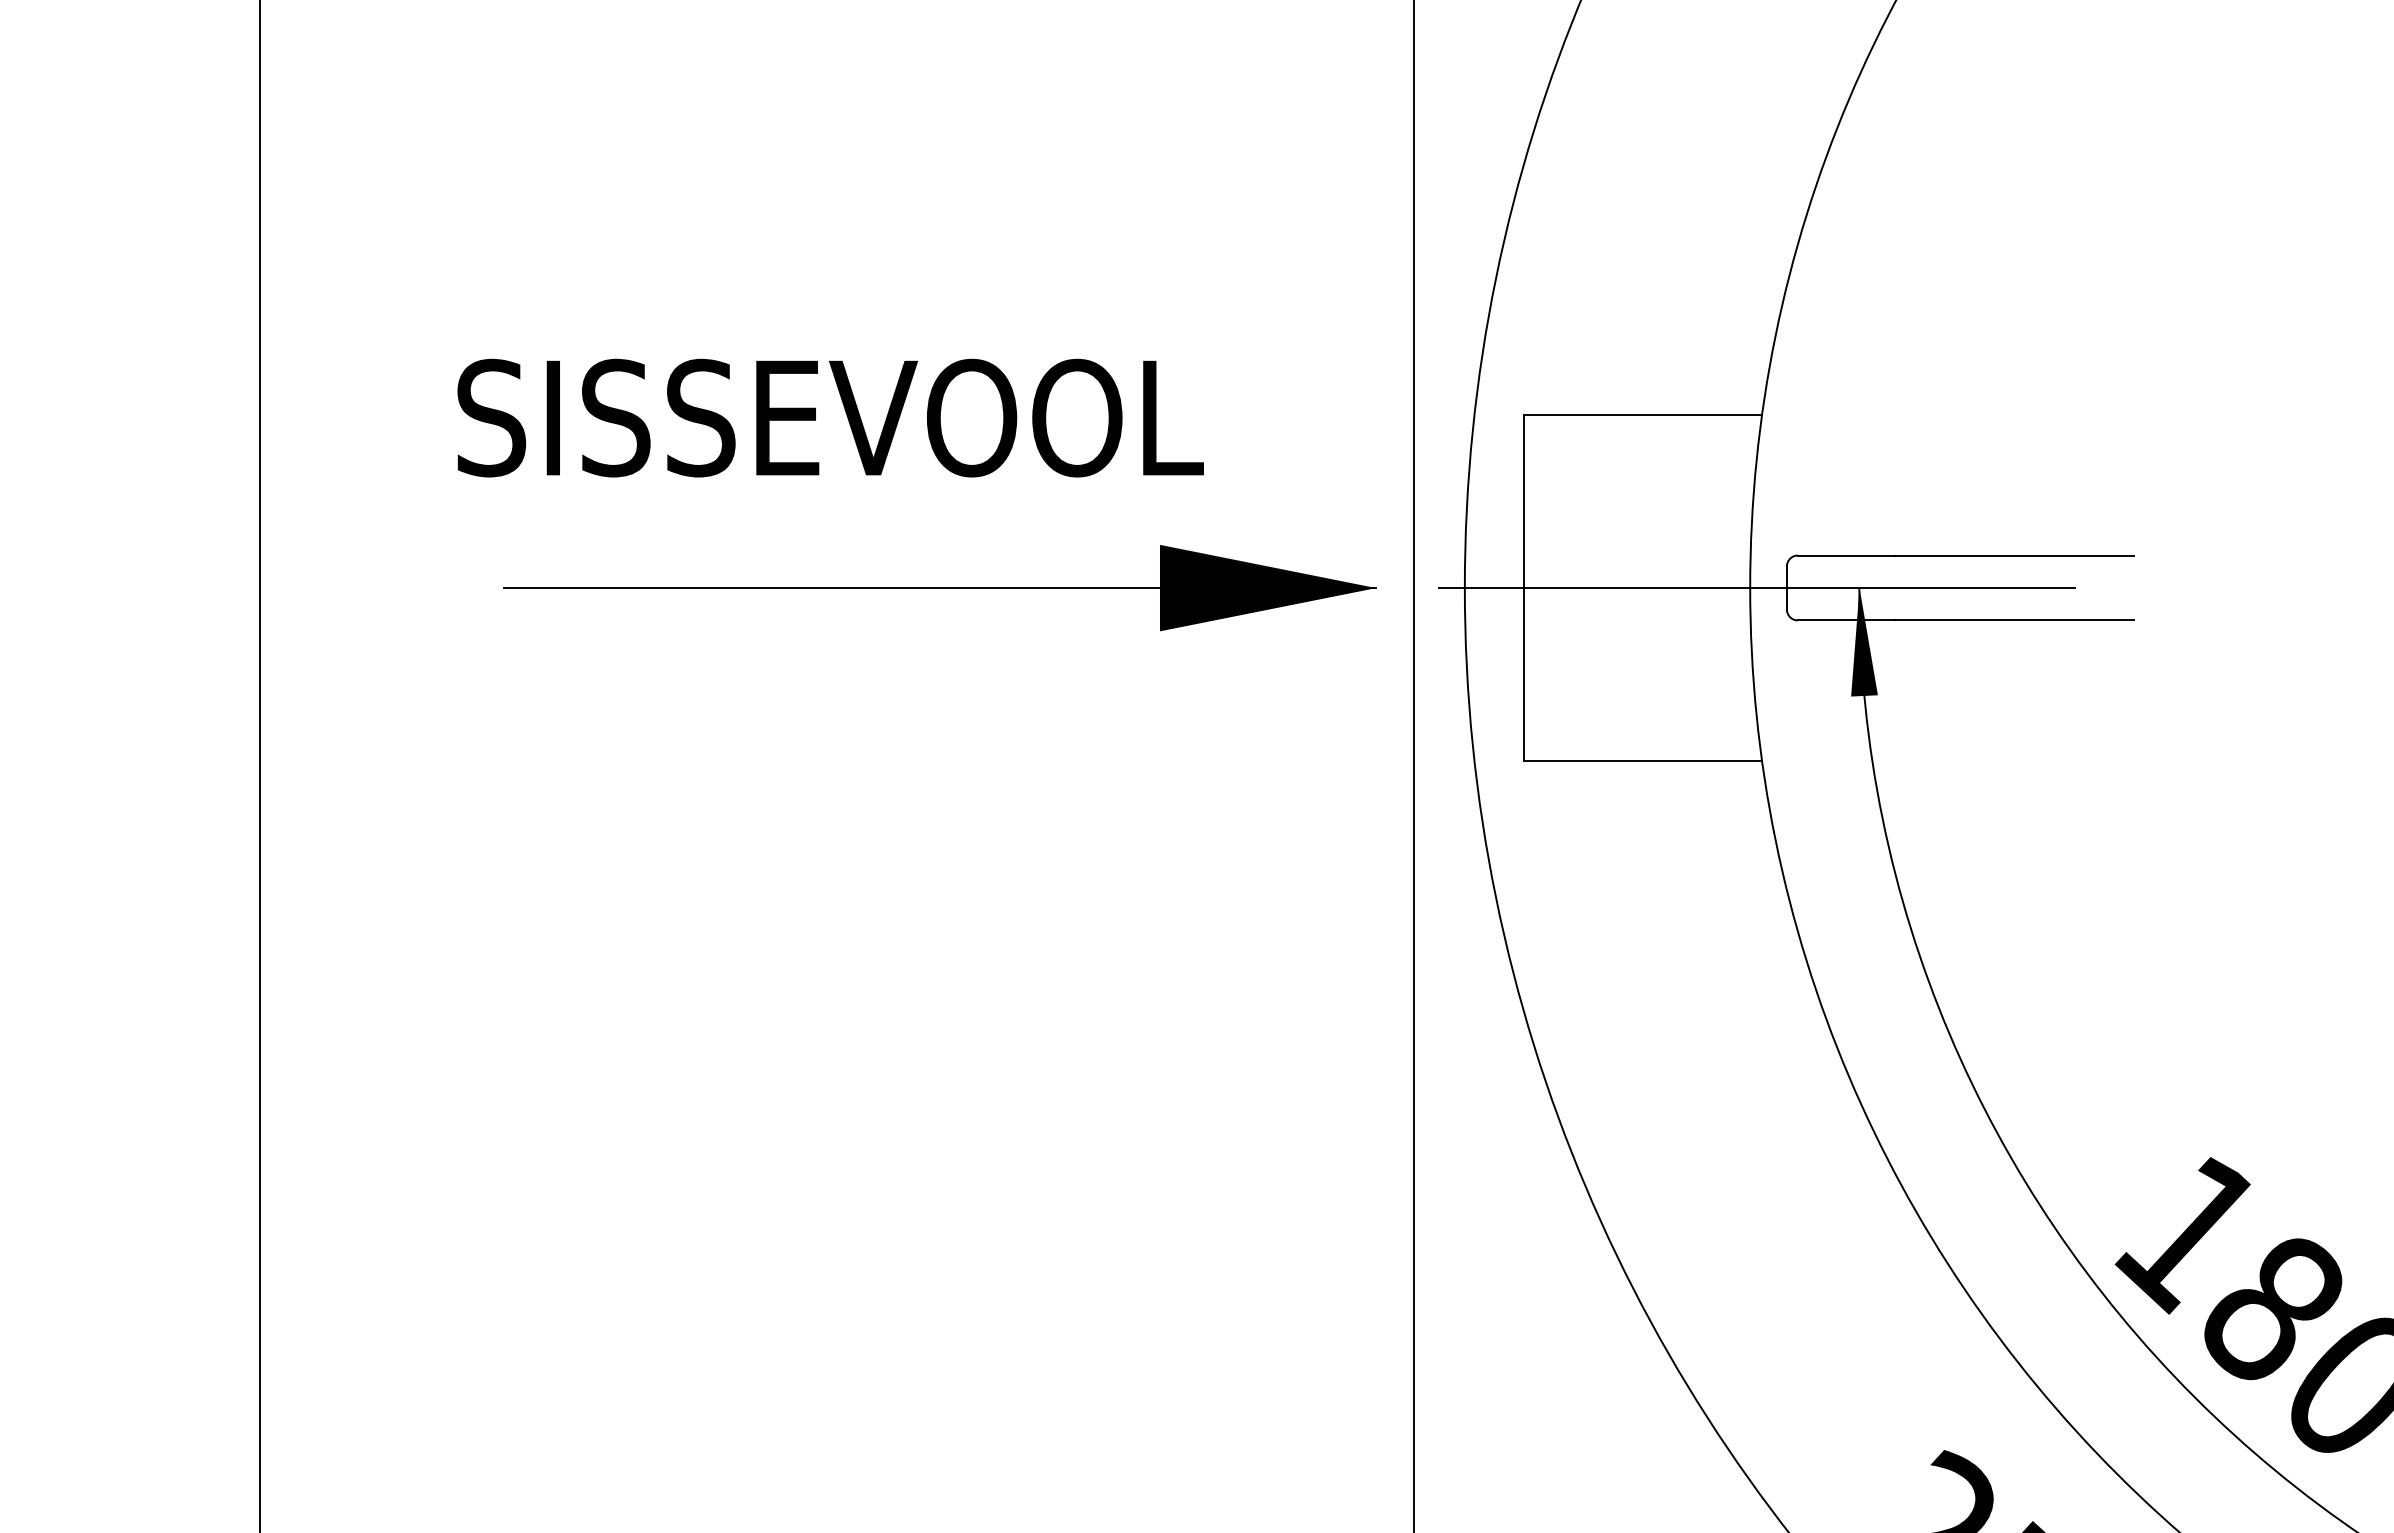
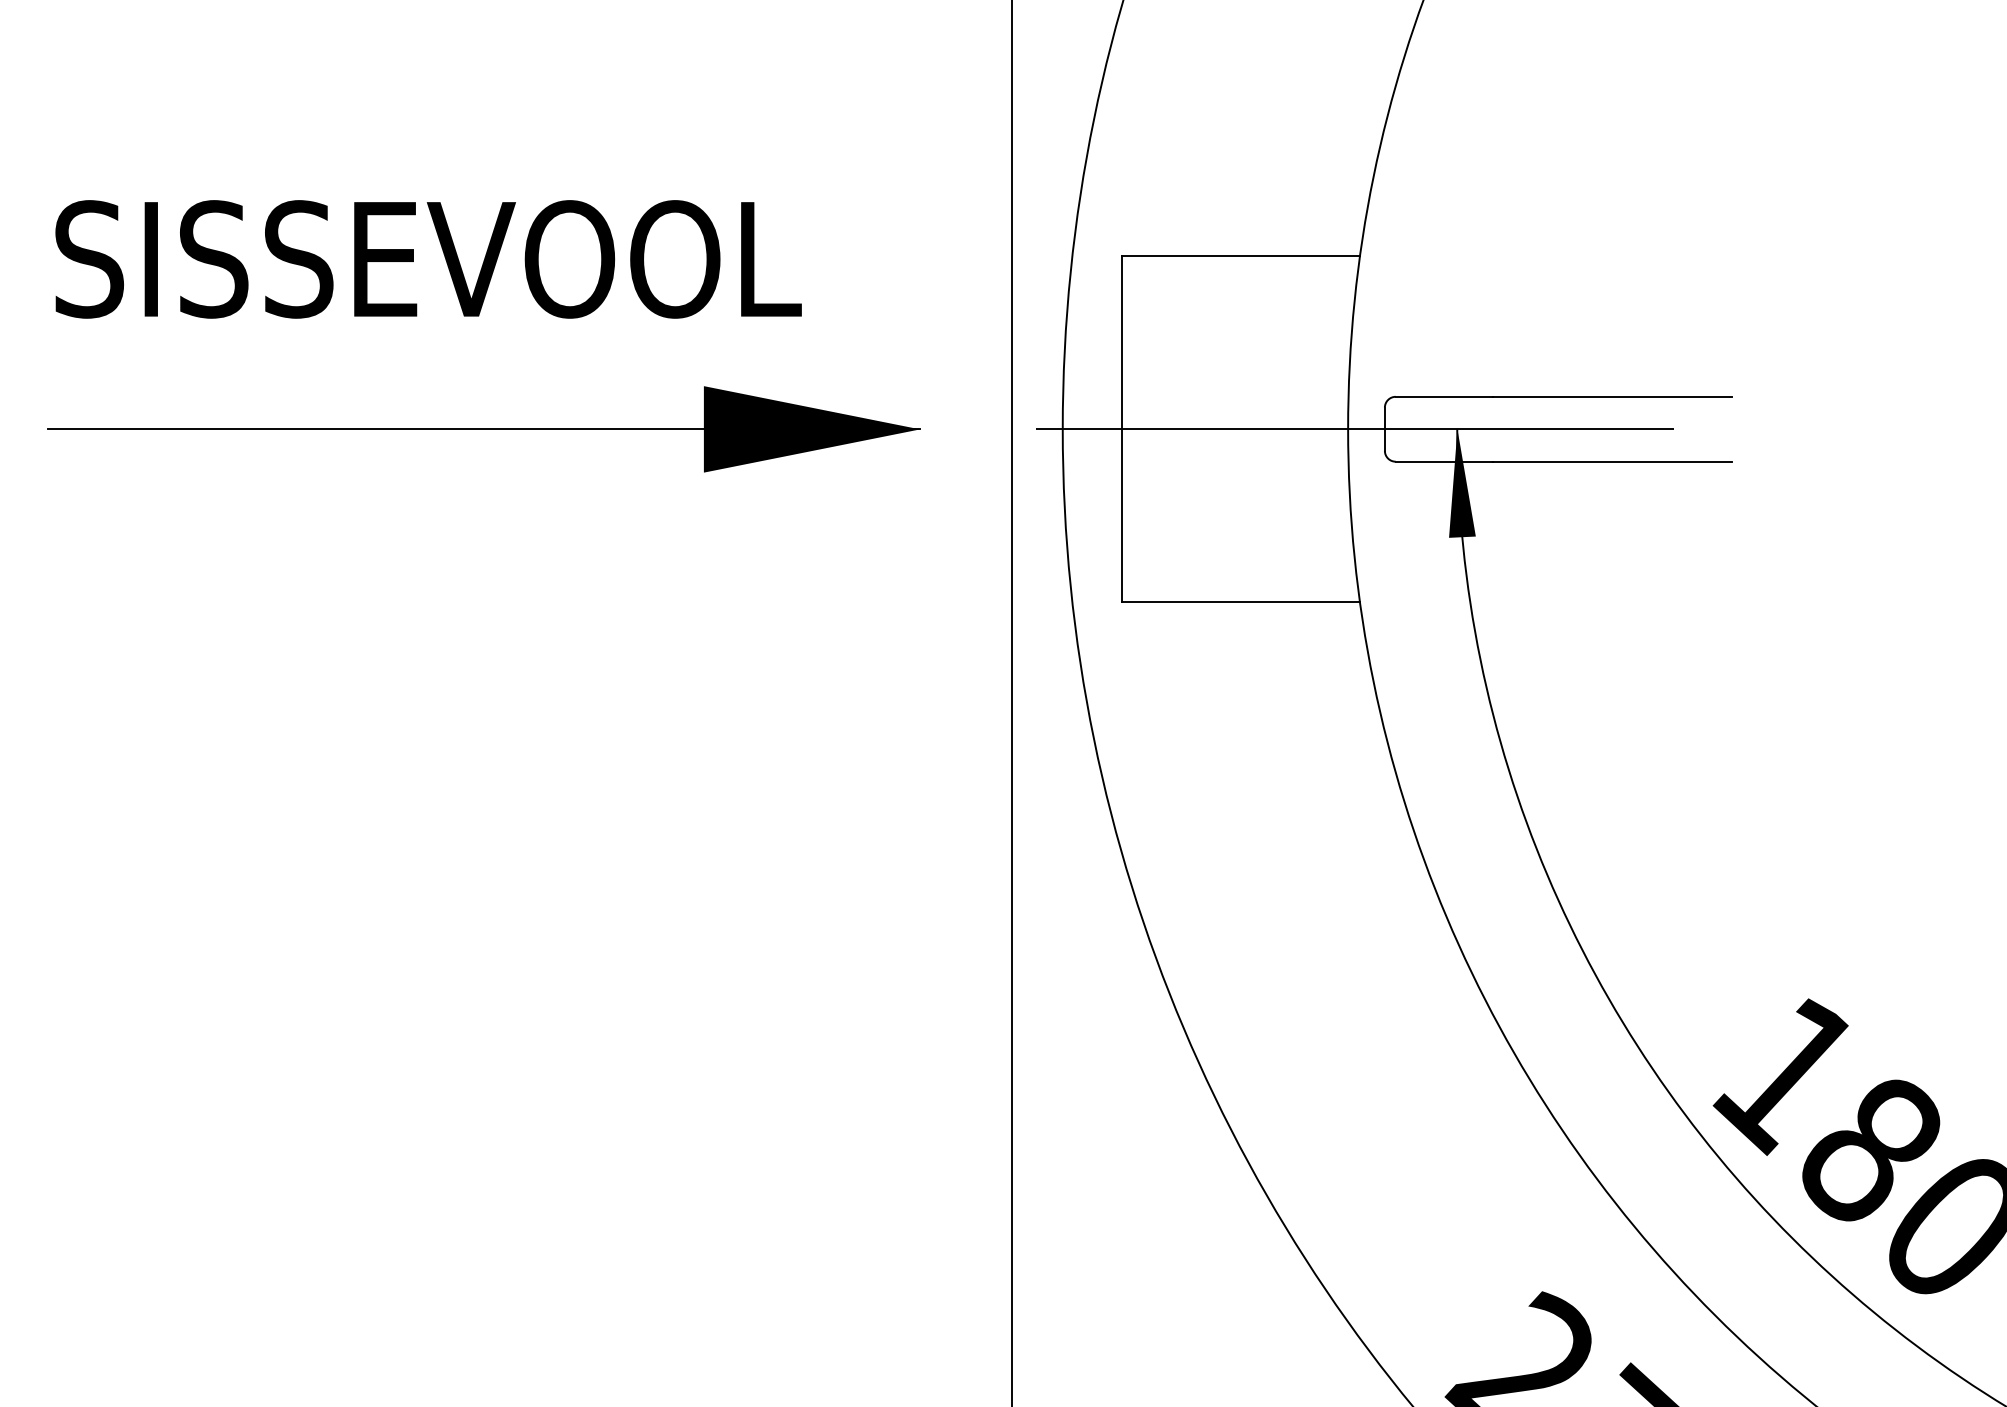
part: (939, 588) -> (483, 429), moved

